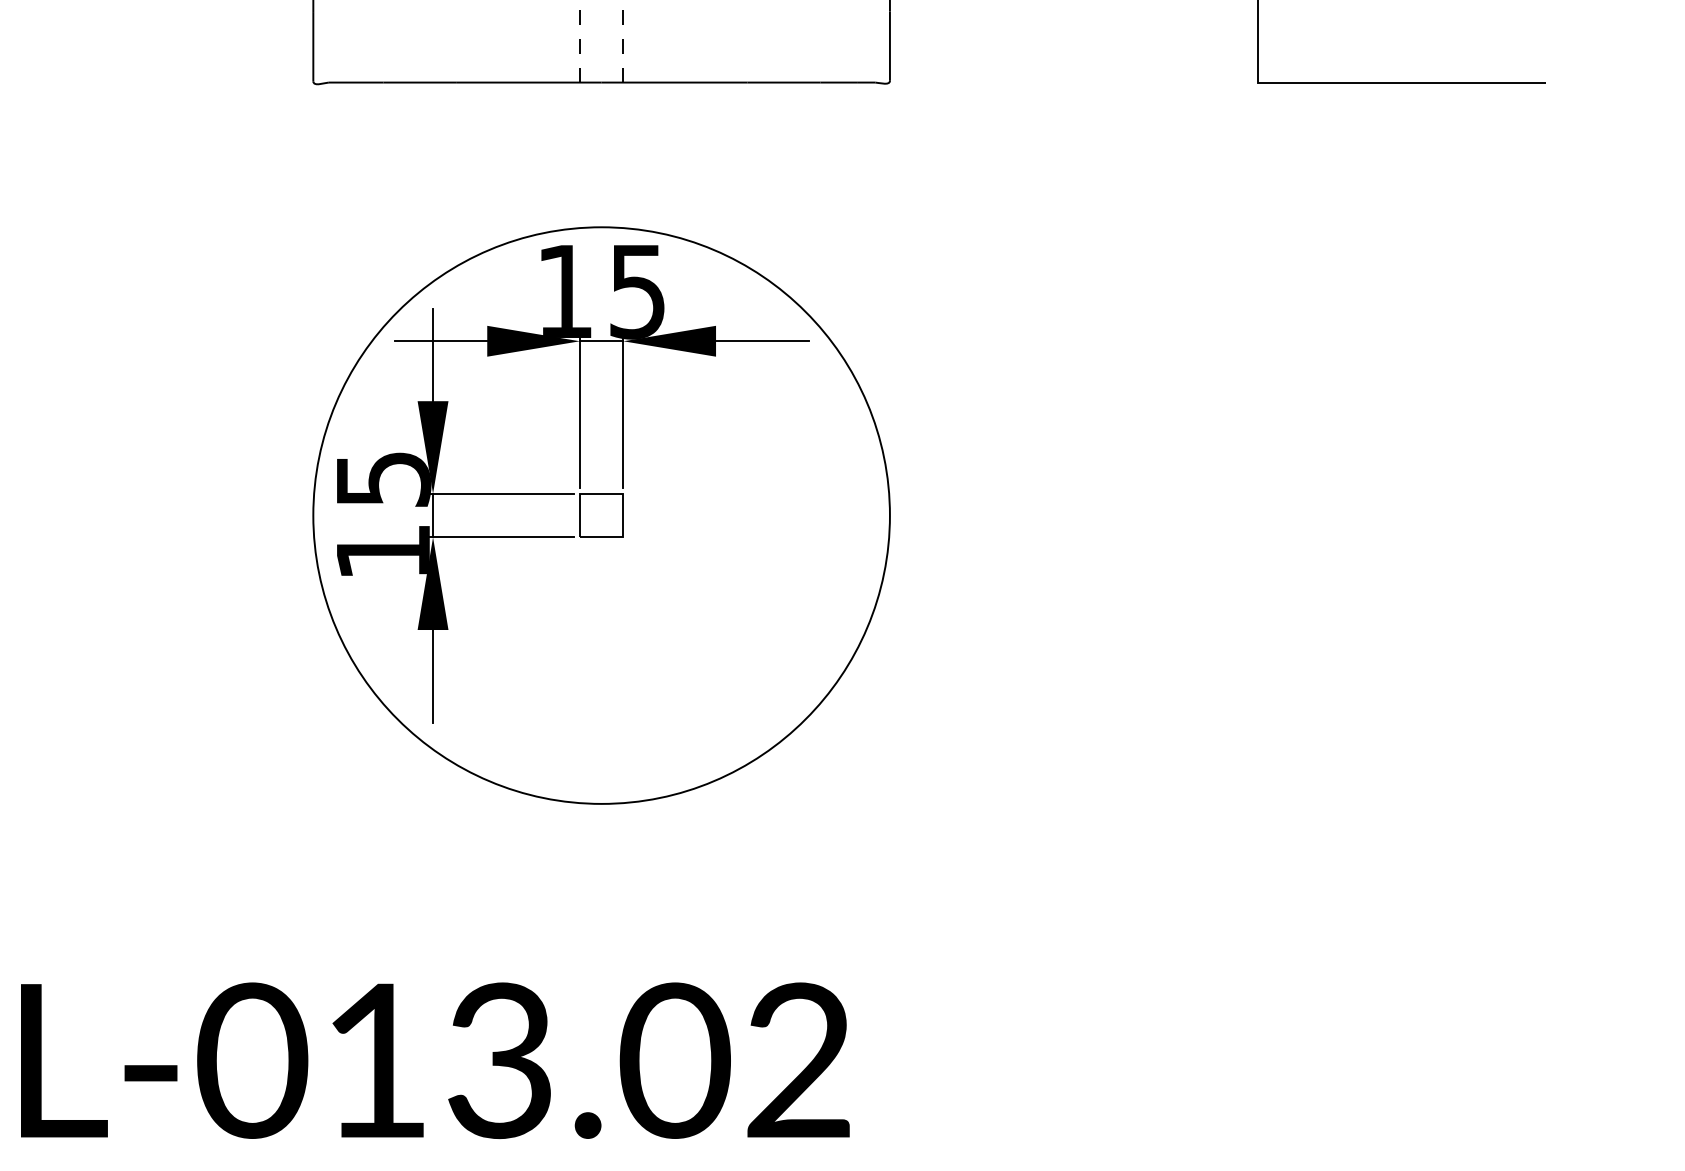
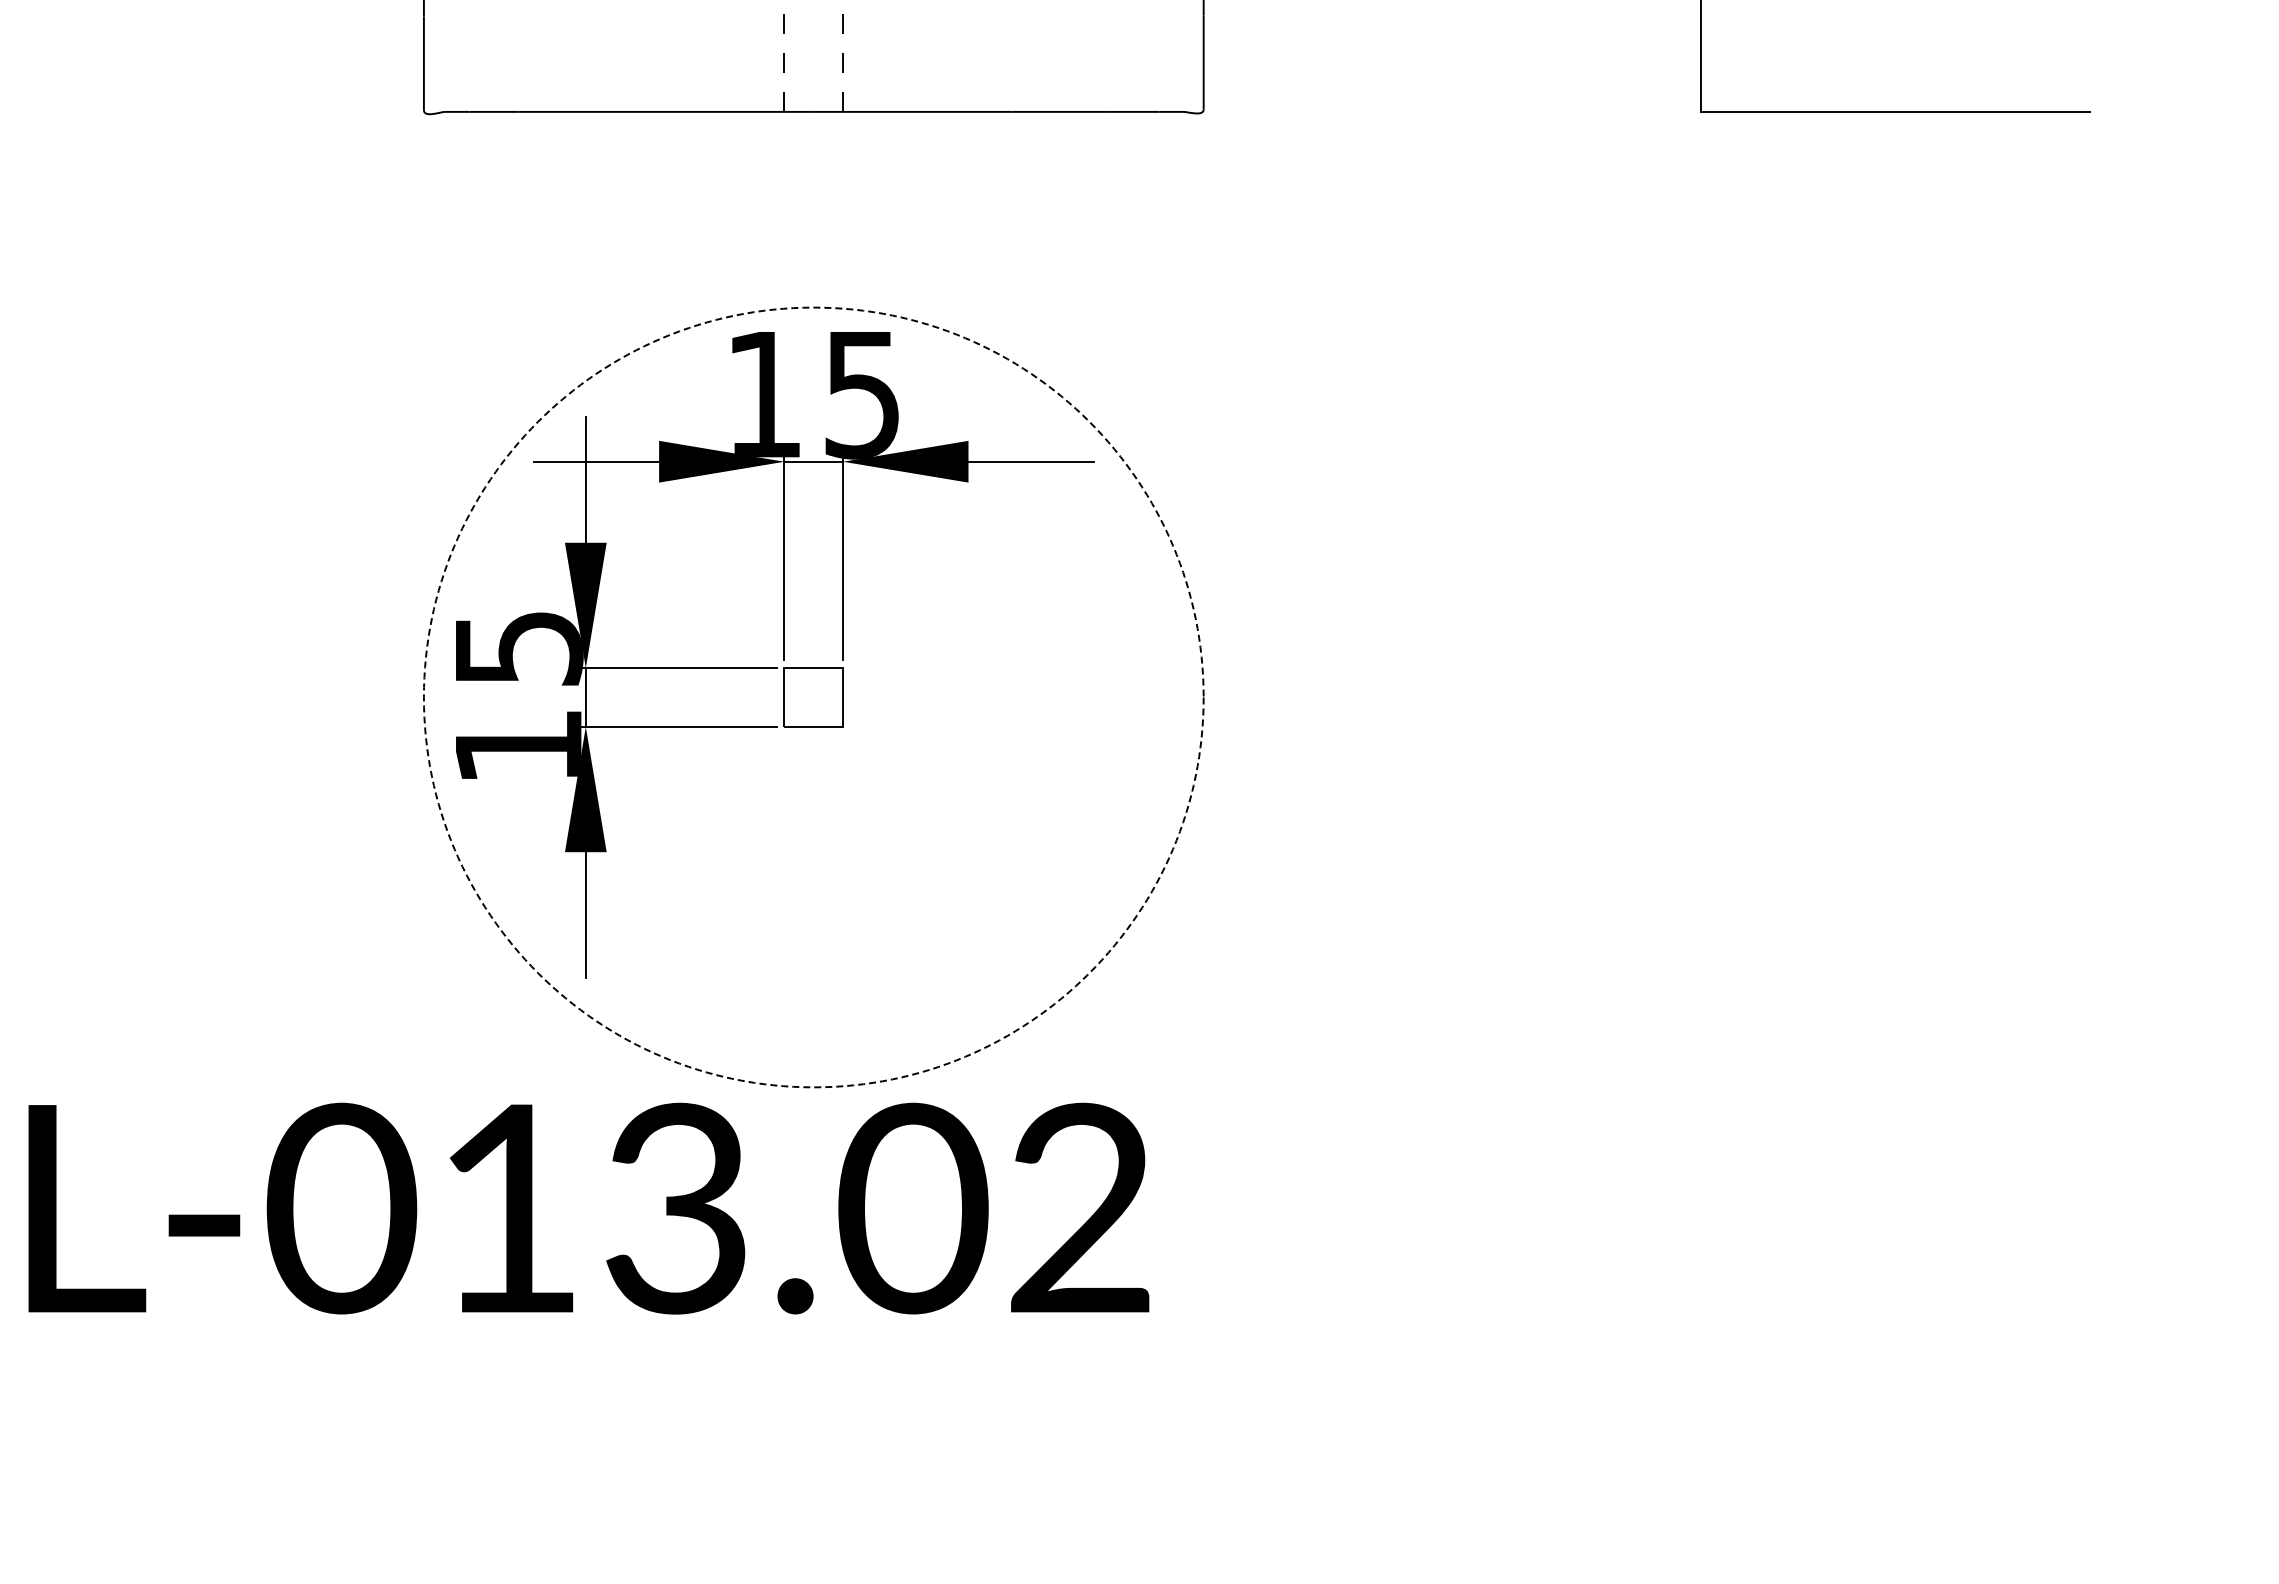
circle: (601, 515) -> (813, 697), solid -> dashed
text: (435, 1060) -> (588, 1208), moved

